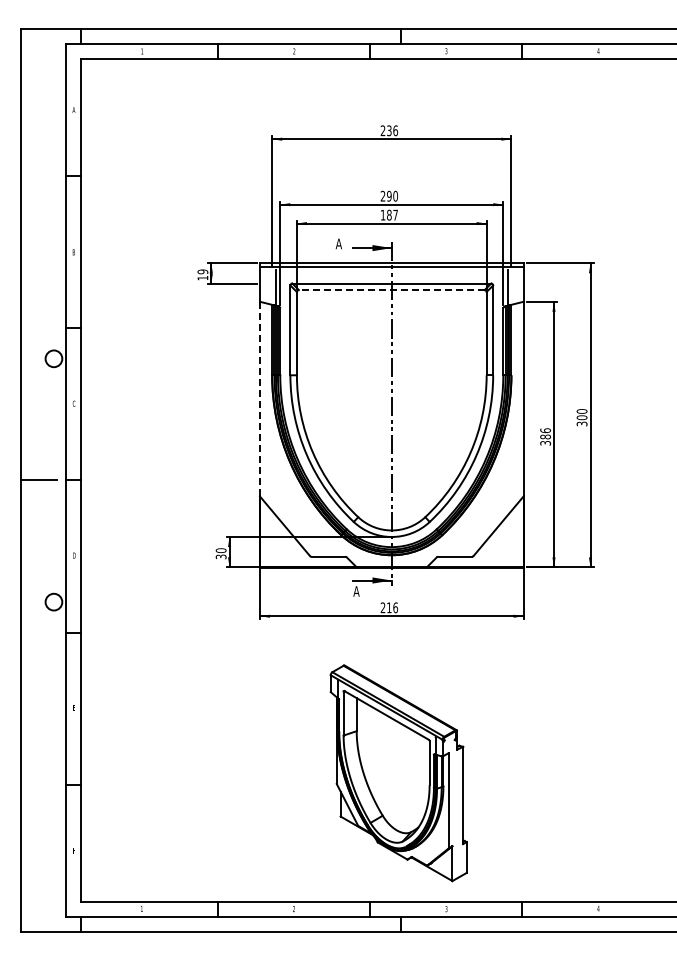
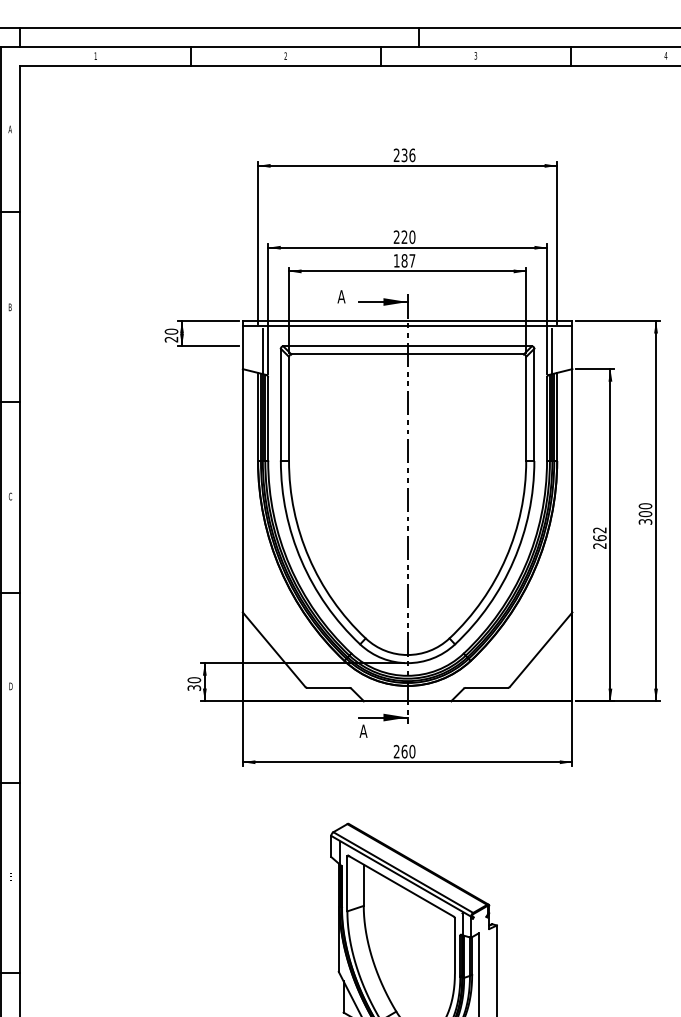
text: (389, 196) -> (404, 237), 290 -> 220
text: (202, 274) -> (170, 335), 19 -> 20
line: (391, 290) -> (407, 355), dashed -> solid
line: (259, 399) -> (242, 491), dashed -> solid
text: (545, 436) -> (599, 537), 386 -> 262
text: (392, 607) -> (408, 751), 216 -> 260

